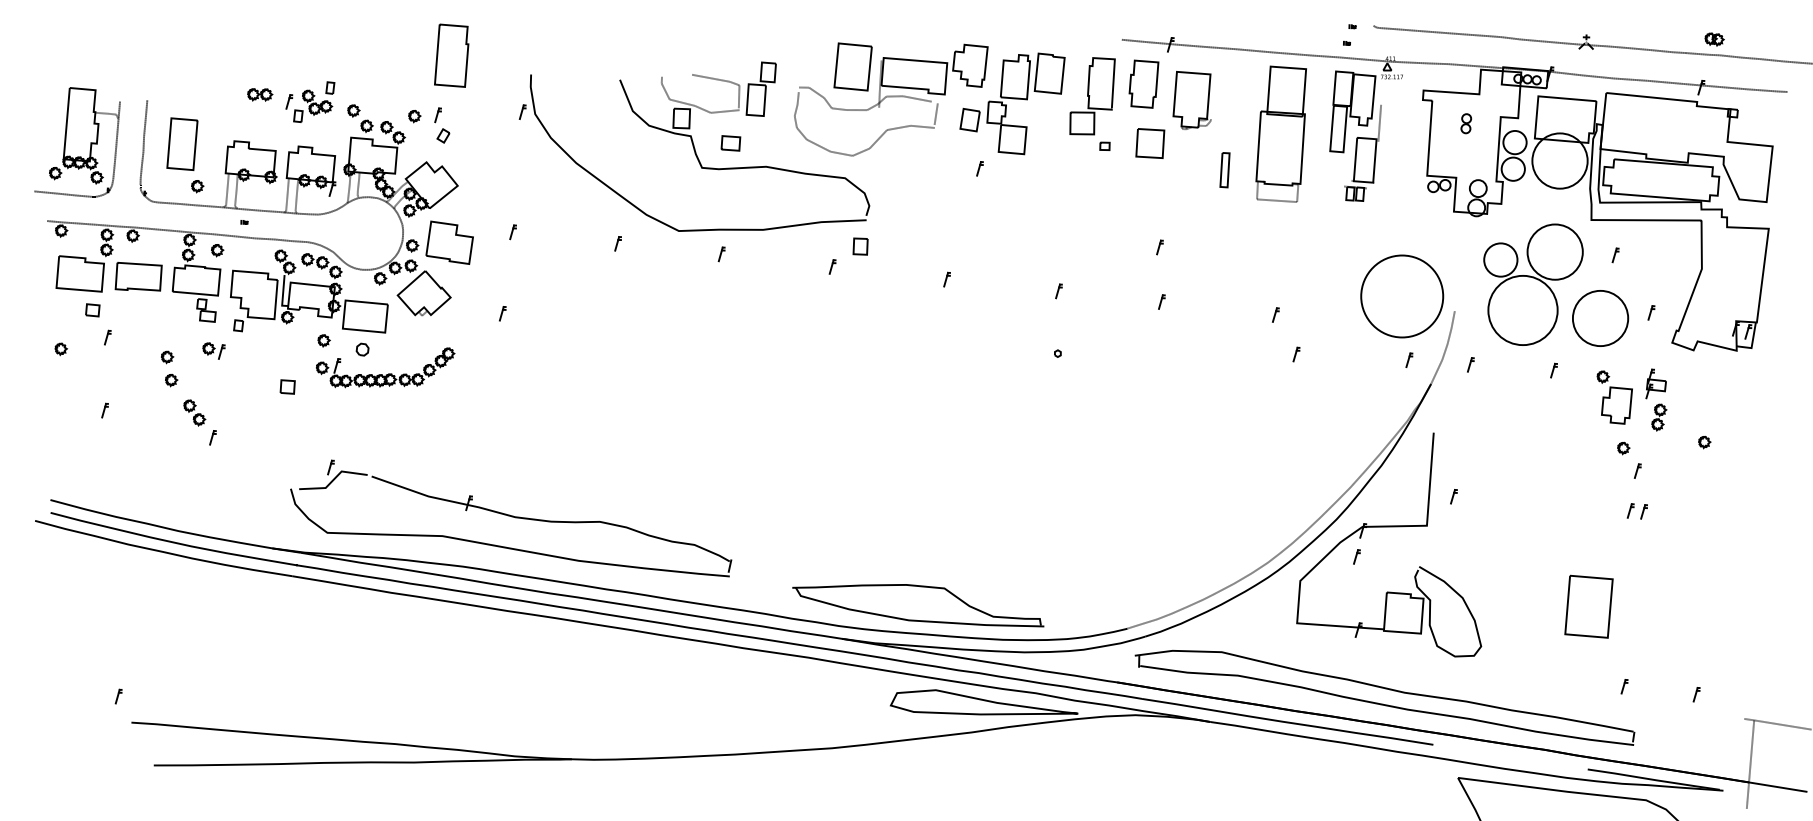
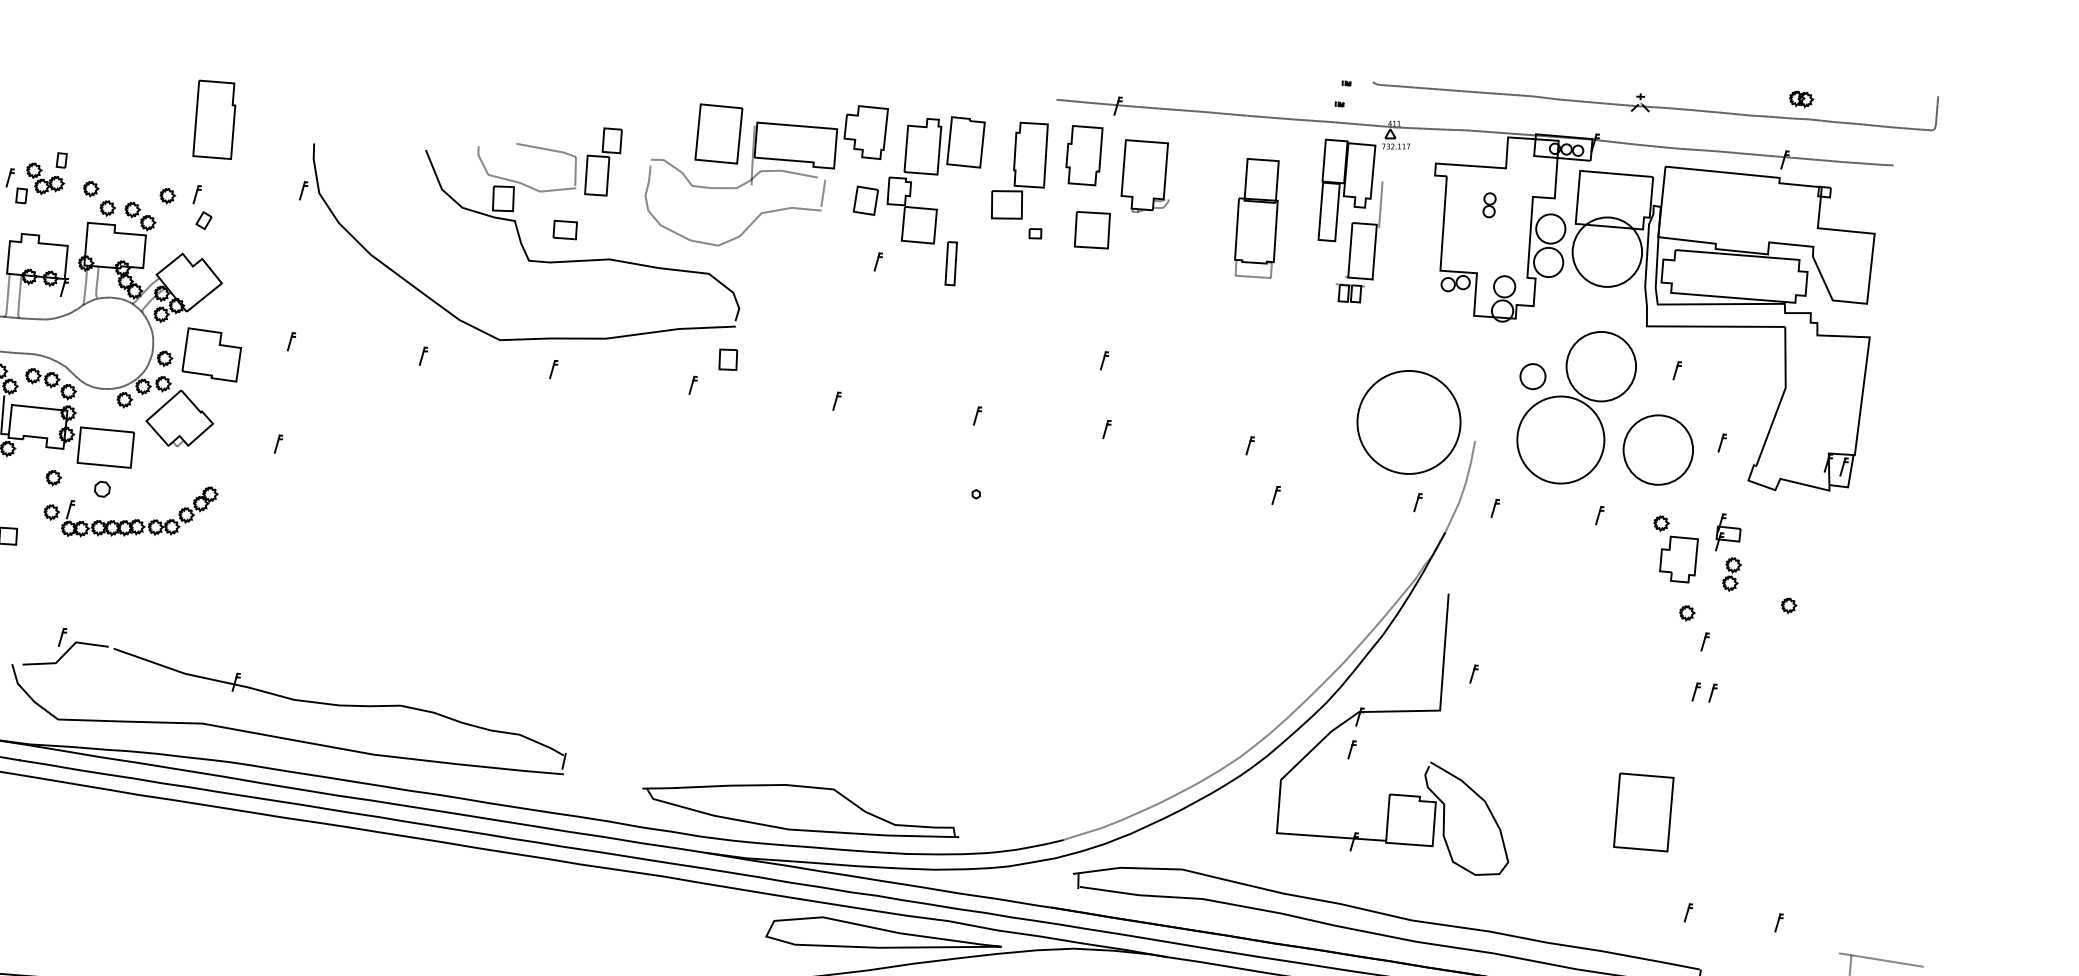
part: (1280, 133) -> (1256, 217), size x0.7
part: (1224, 170) -> (950, 264), moved
circle: (1500, 259) -> (1532, 375), size x0.6

